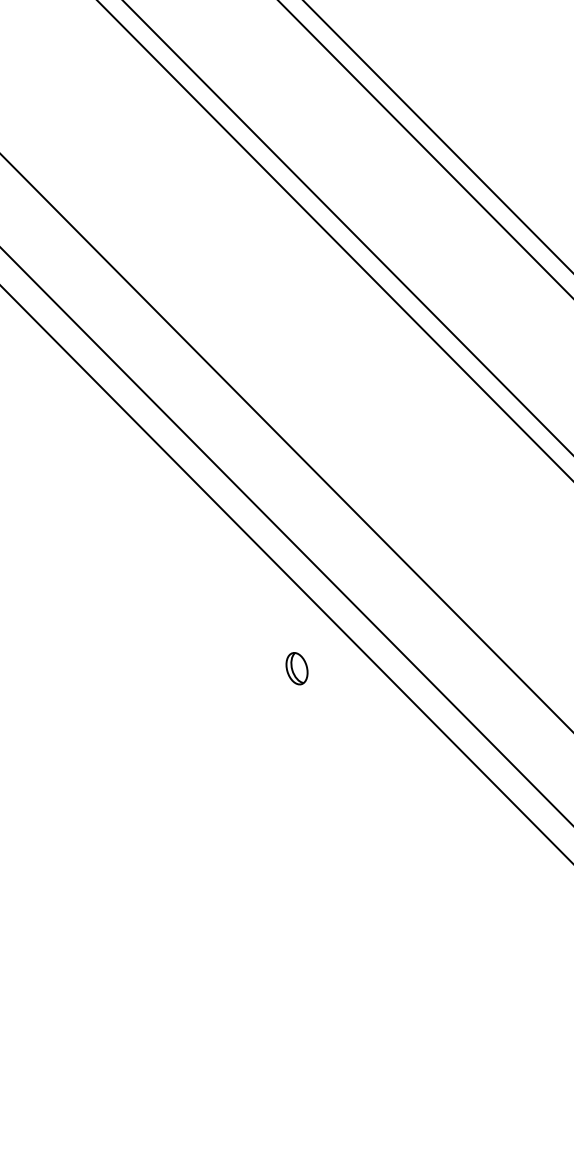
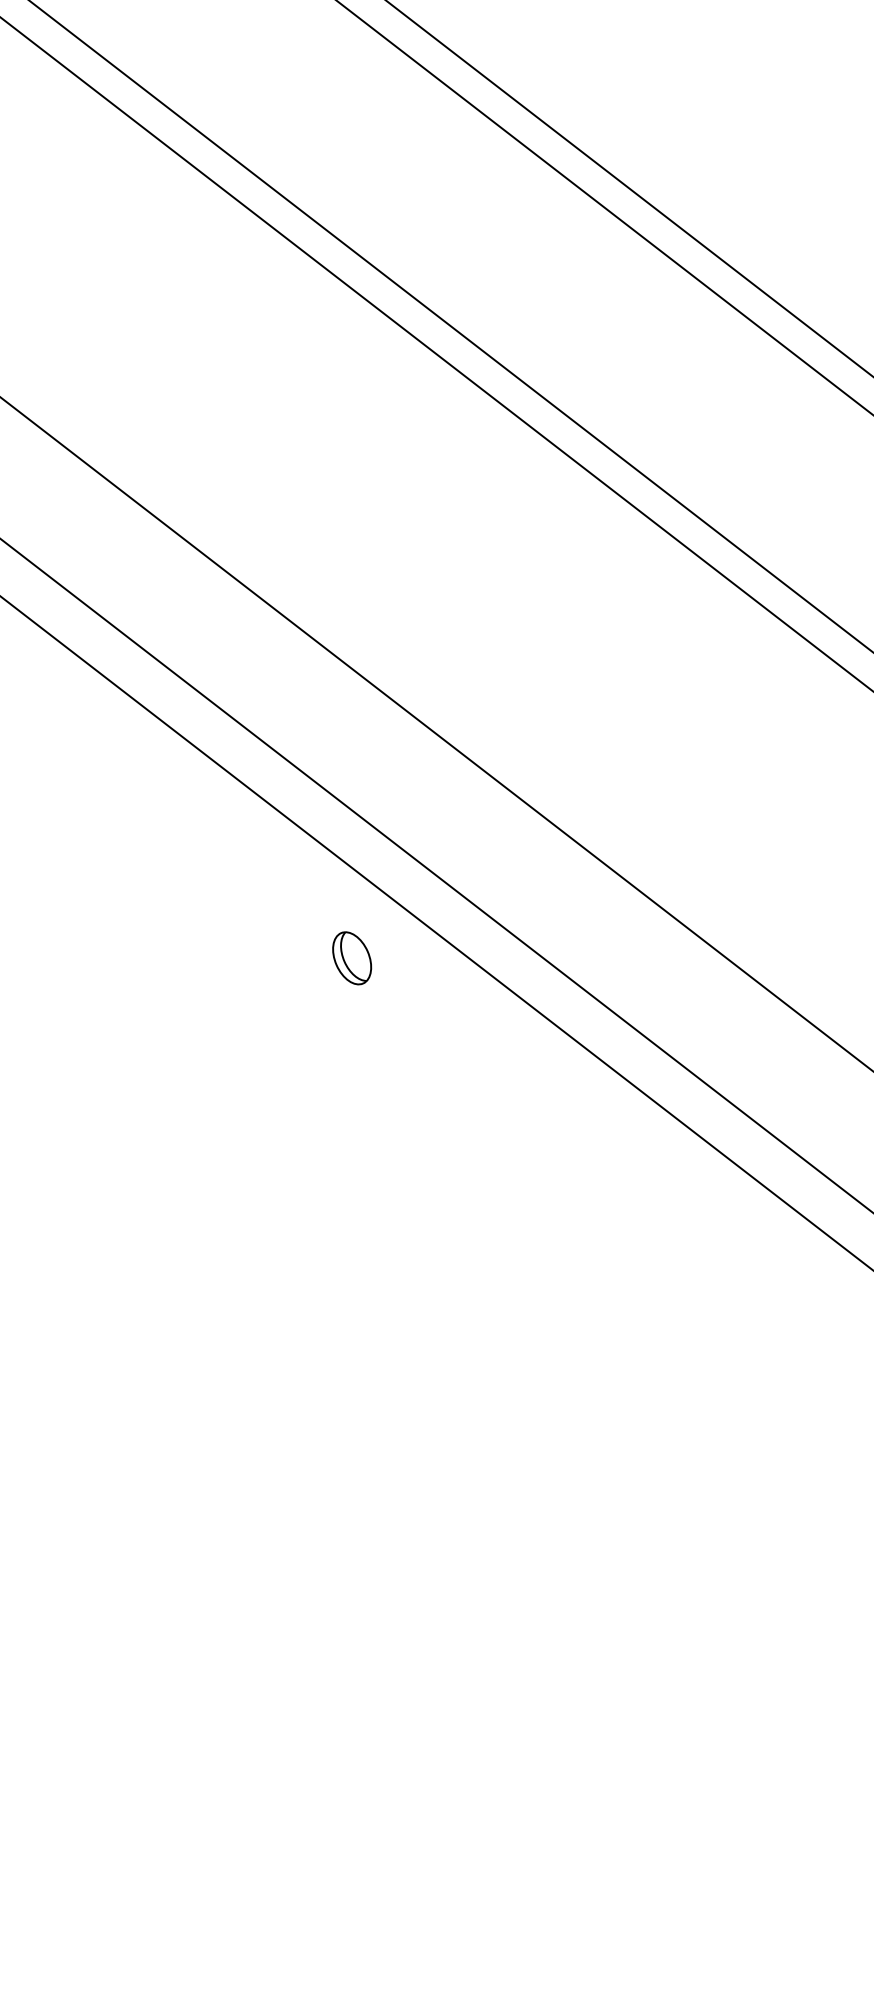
part: (296, 668) -> (351, 958), moved

